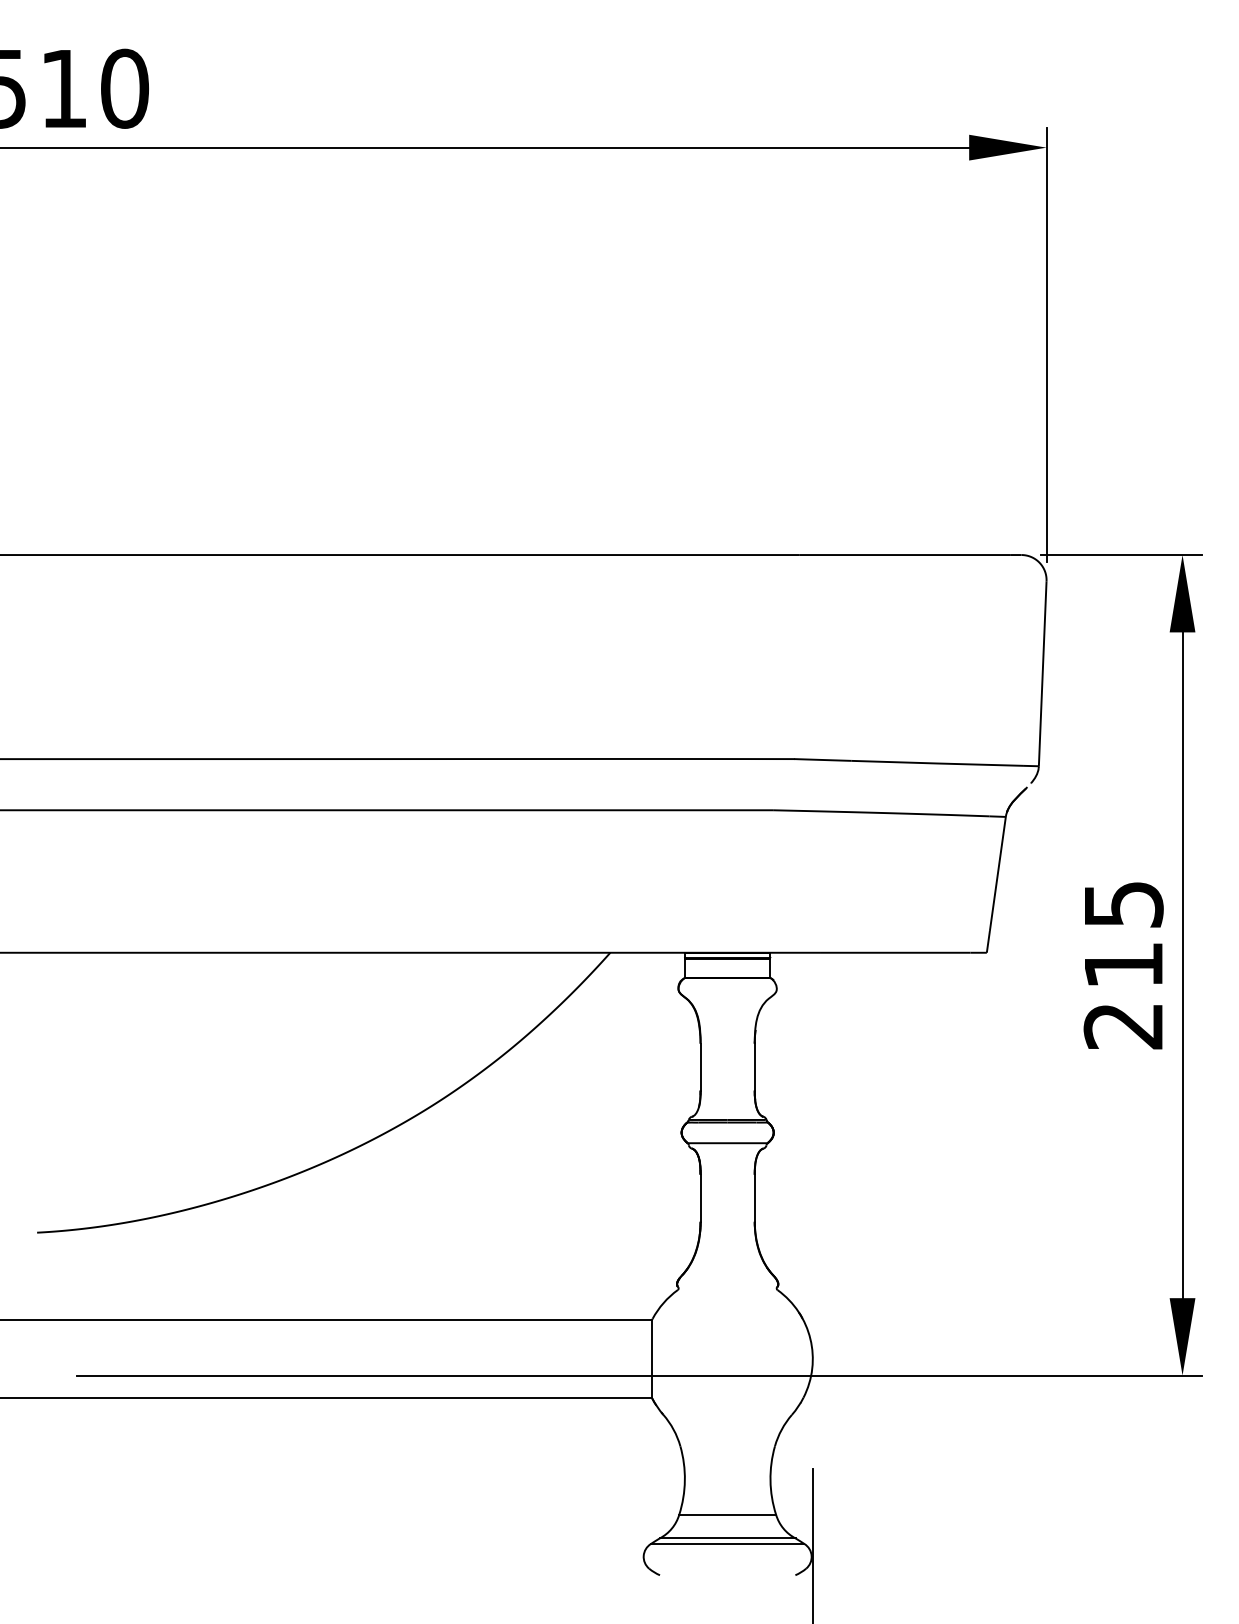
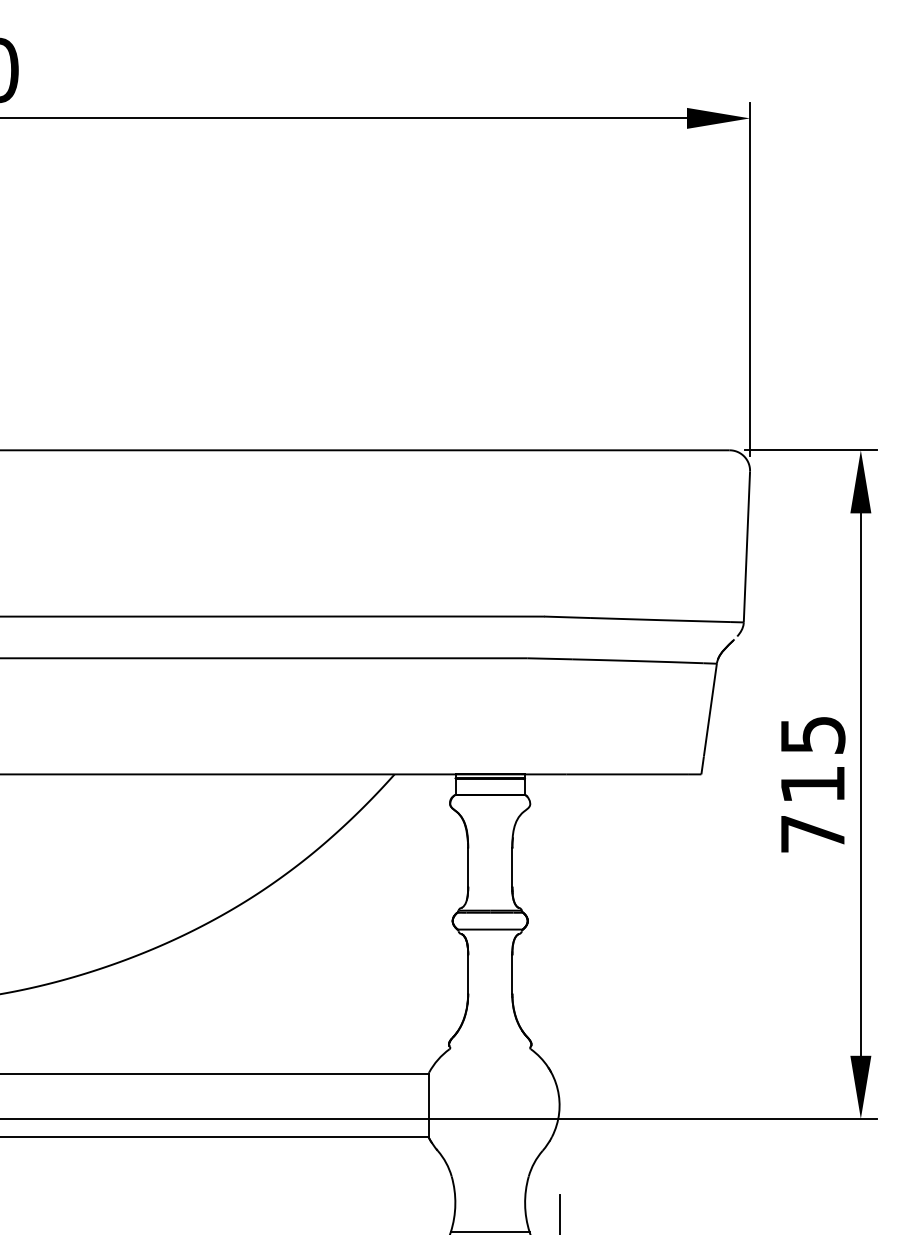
text: (1122, 1026) -> (811, 834), 215 -> 715

